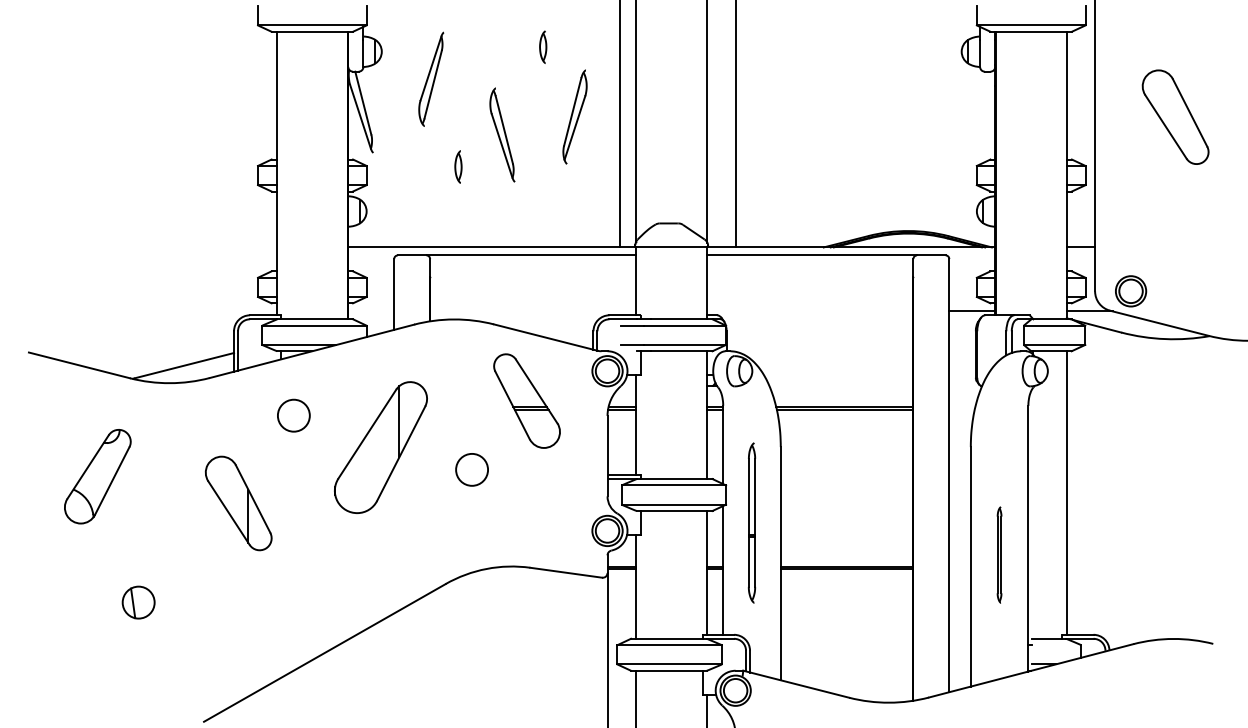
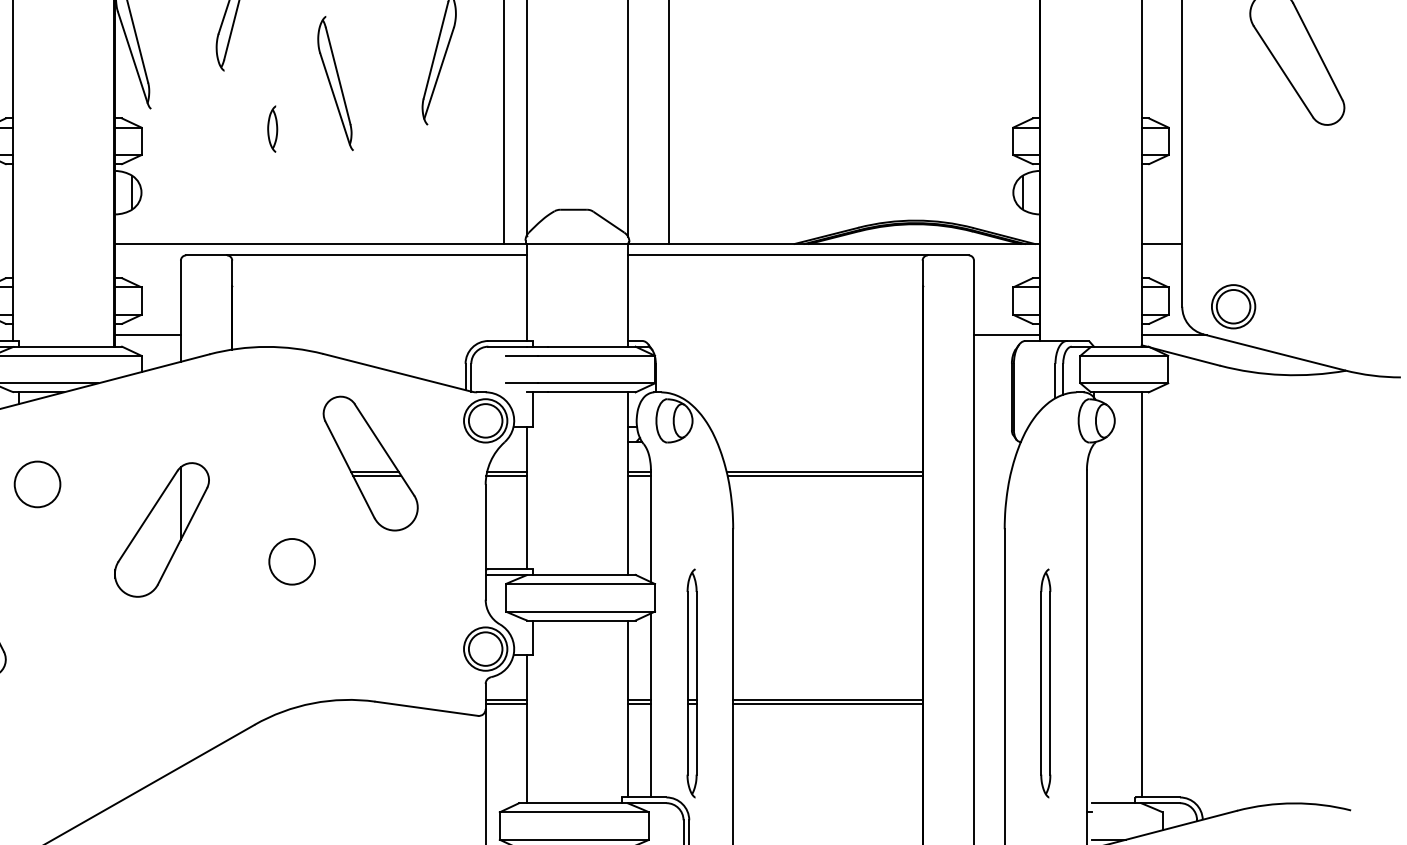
line: (371, 311) -> (148, 335), added
part: (380, 447) -> (161, 529), size x0.71
part: (751, 522) -> (691, 682), moved
part: (999, 554) -> (1045, 682), size x1.67

